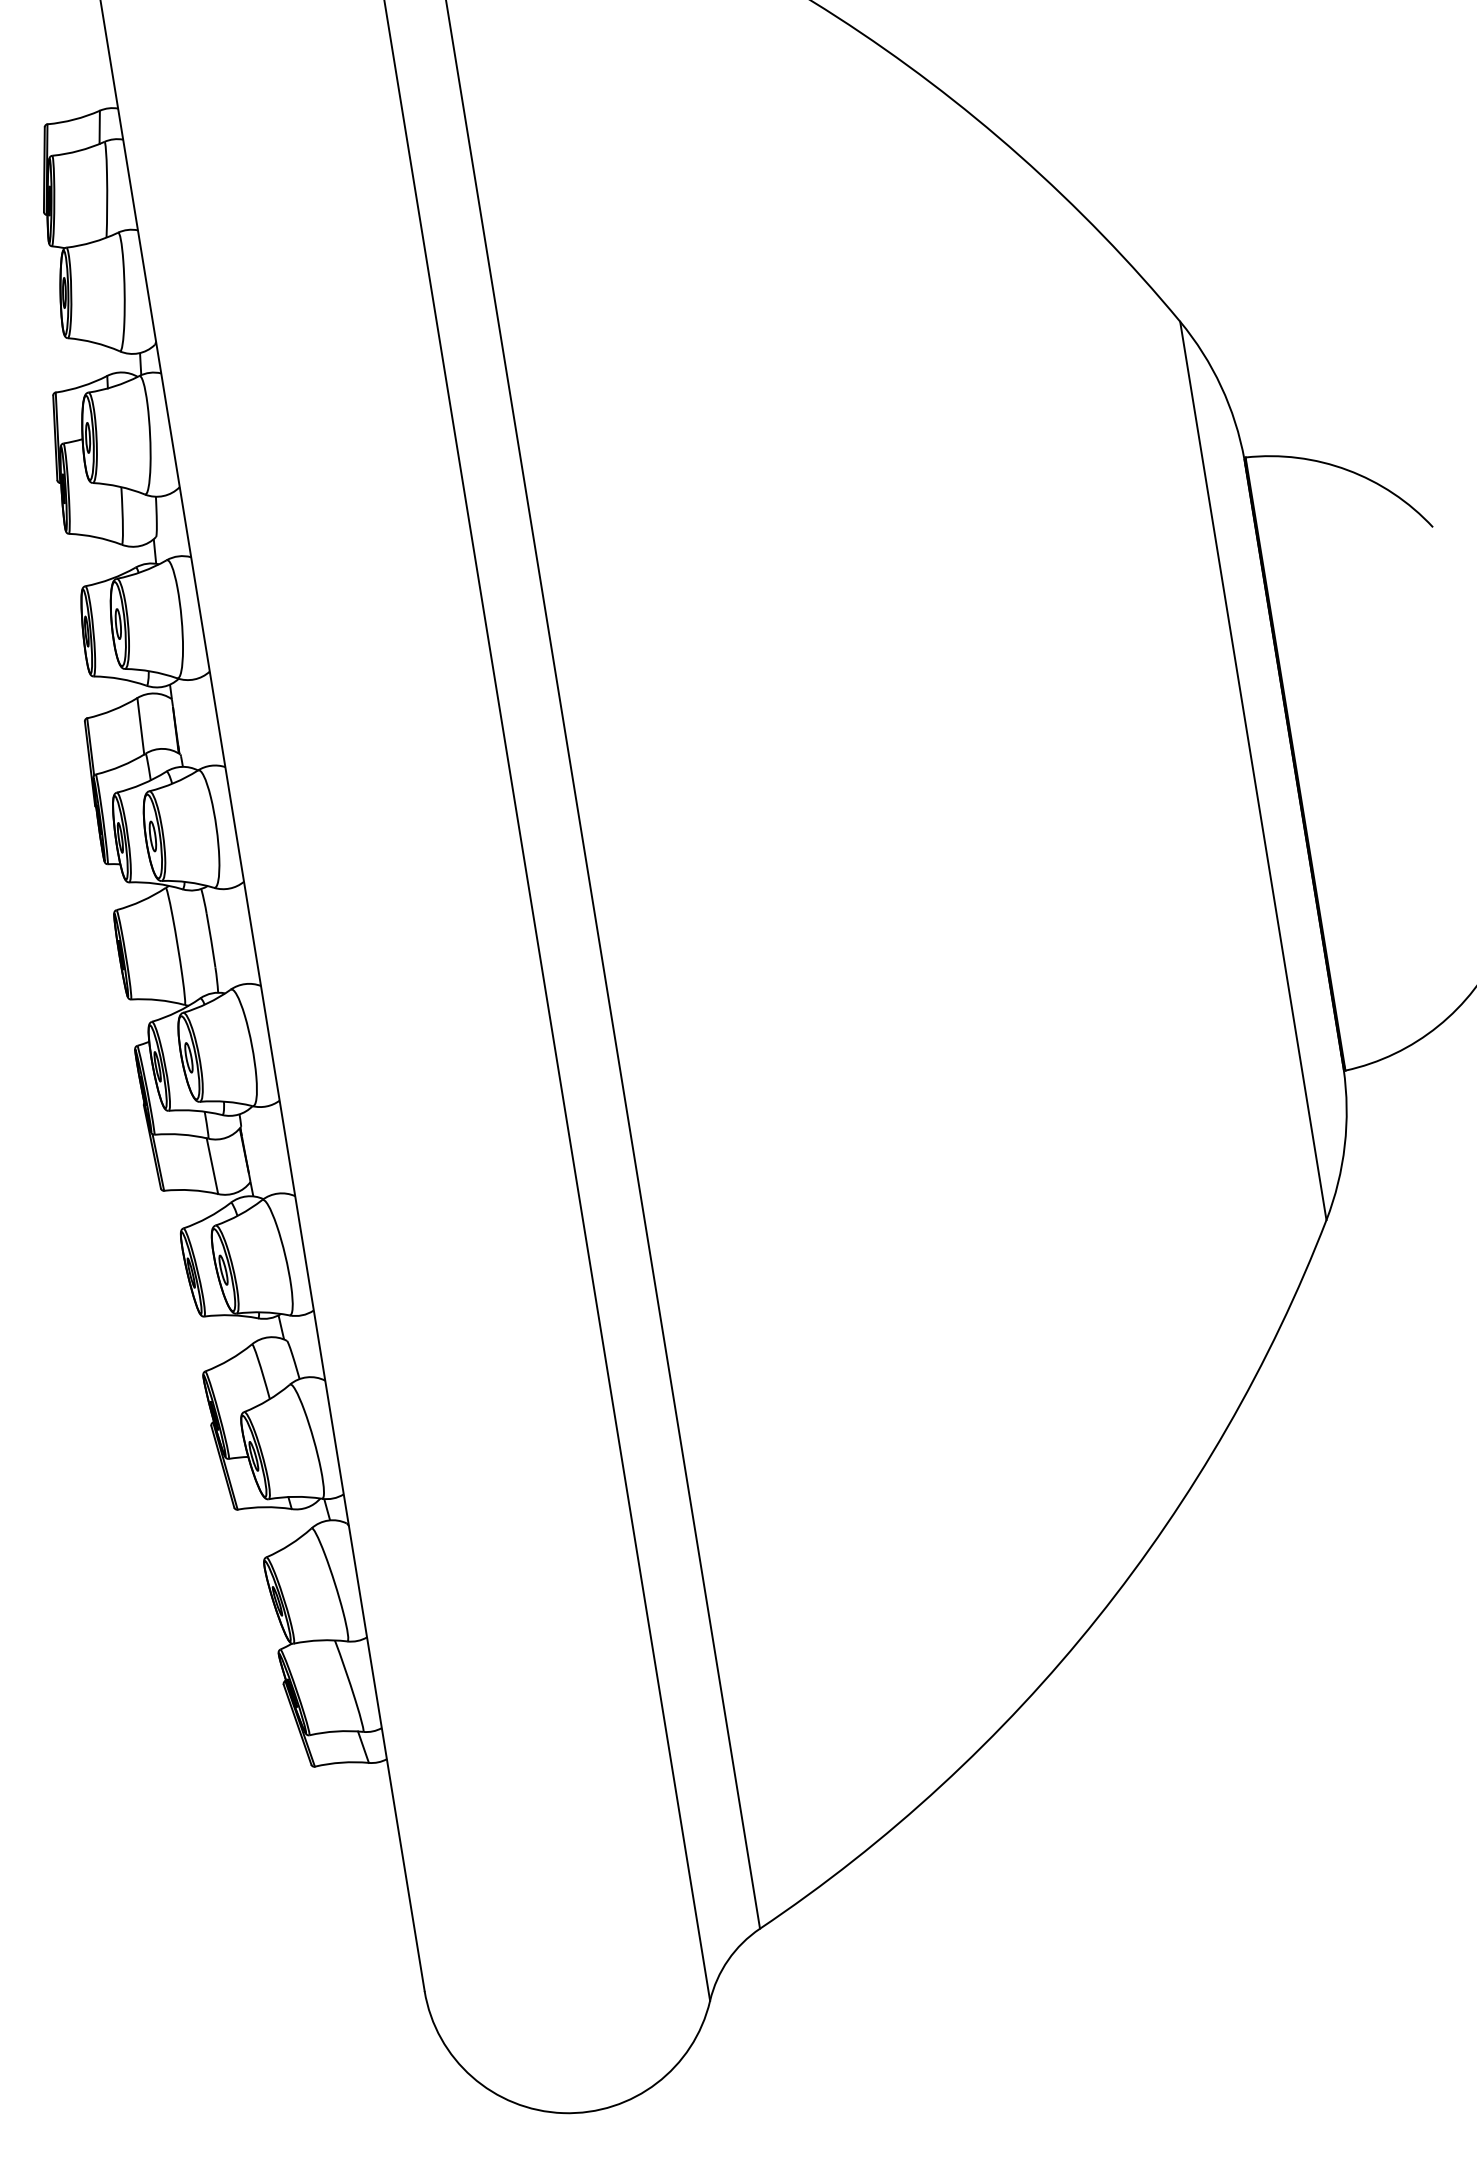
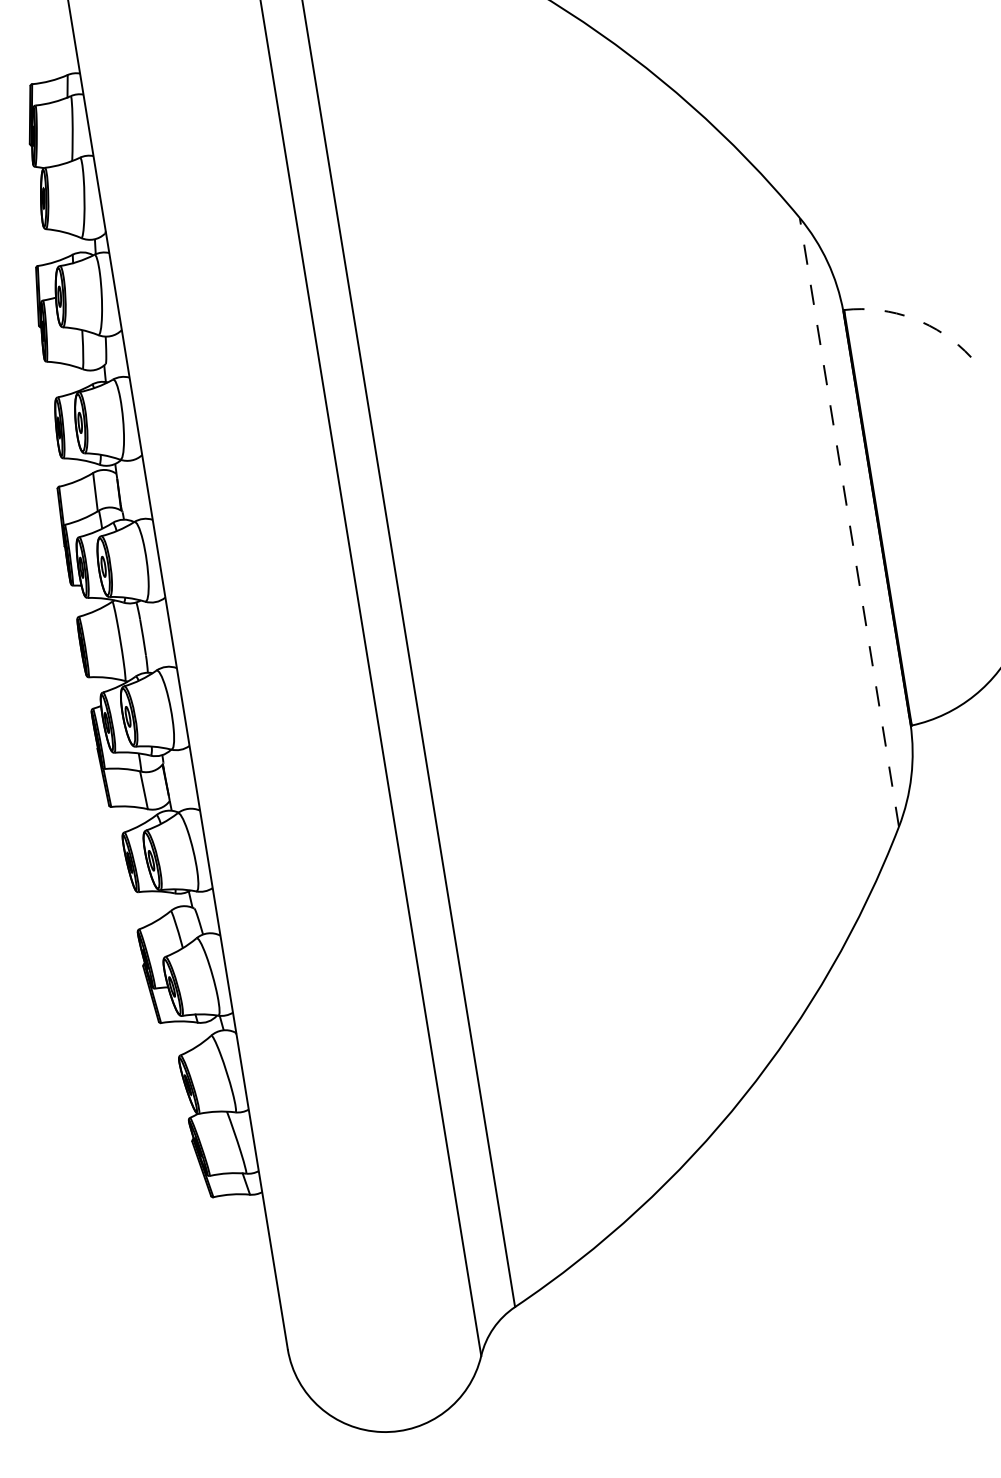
arc: (1347, 470) -> (913, 318), solid -> dashed
line: (1253, 769) -> (849, 521), solid -> dashed

